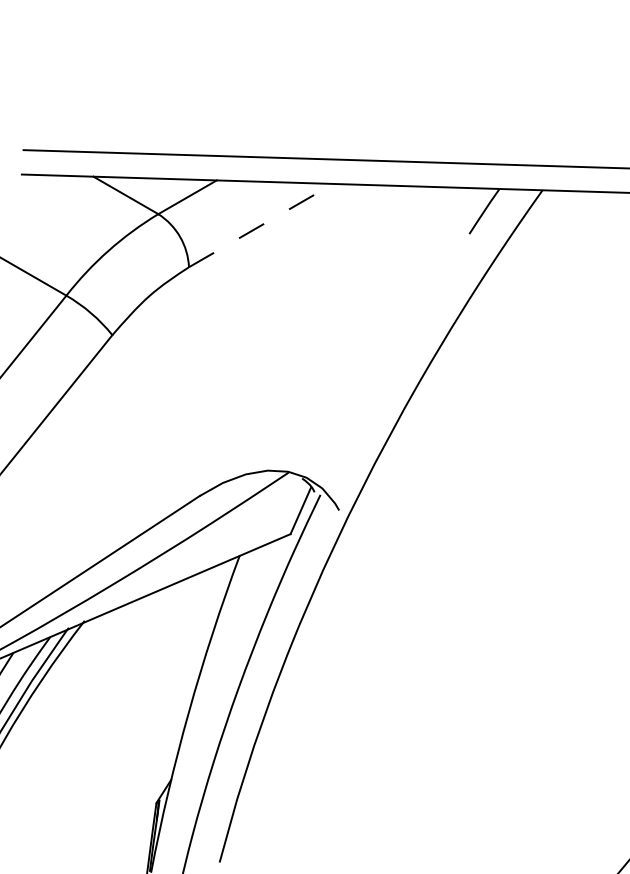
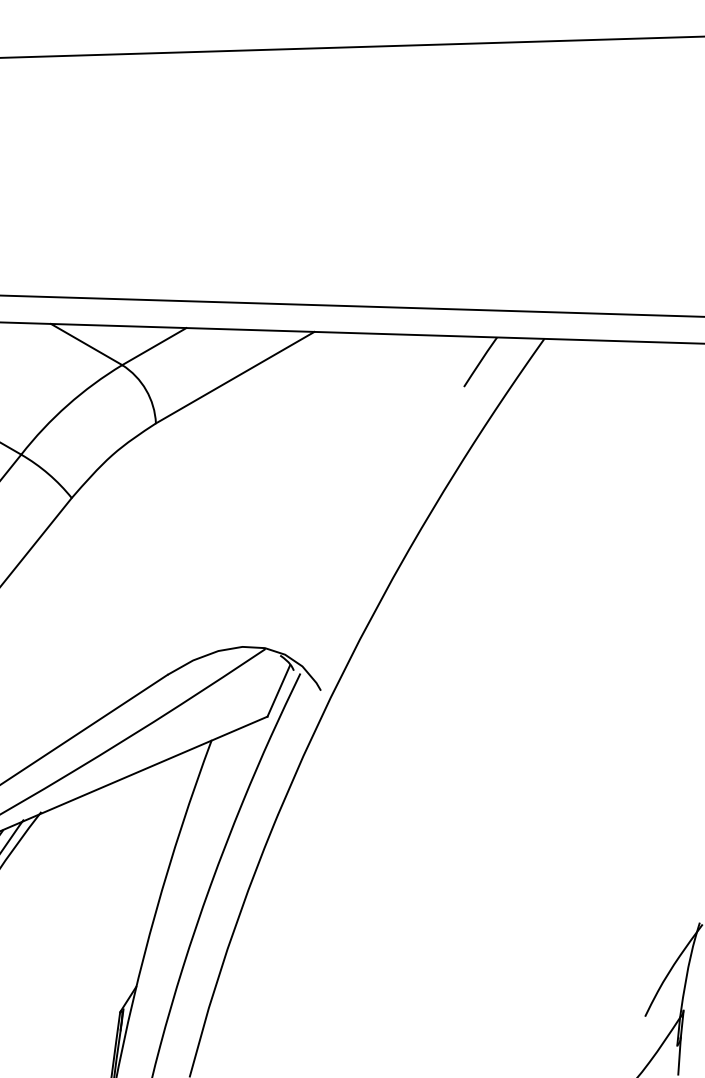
line: (261, 225) -> (235, 377), dashed -> solid

